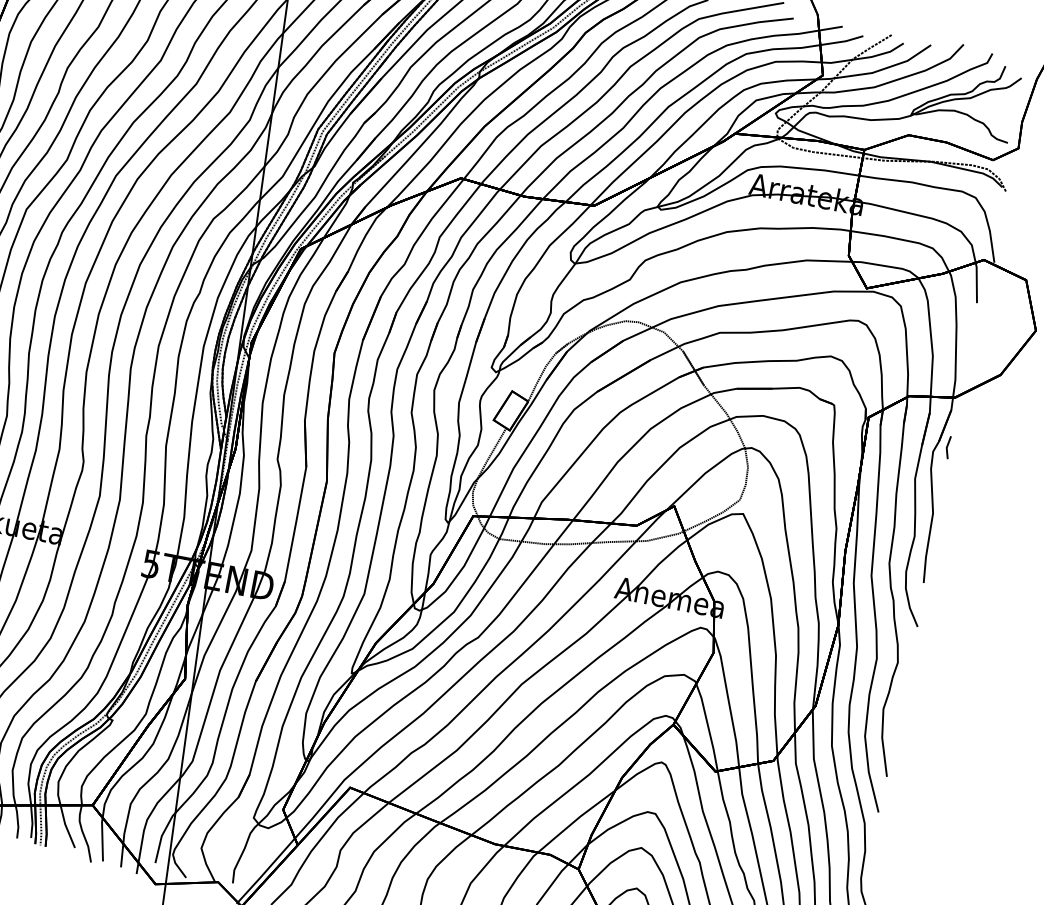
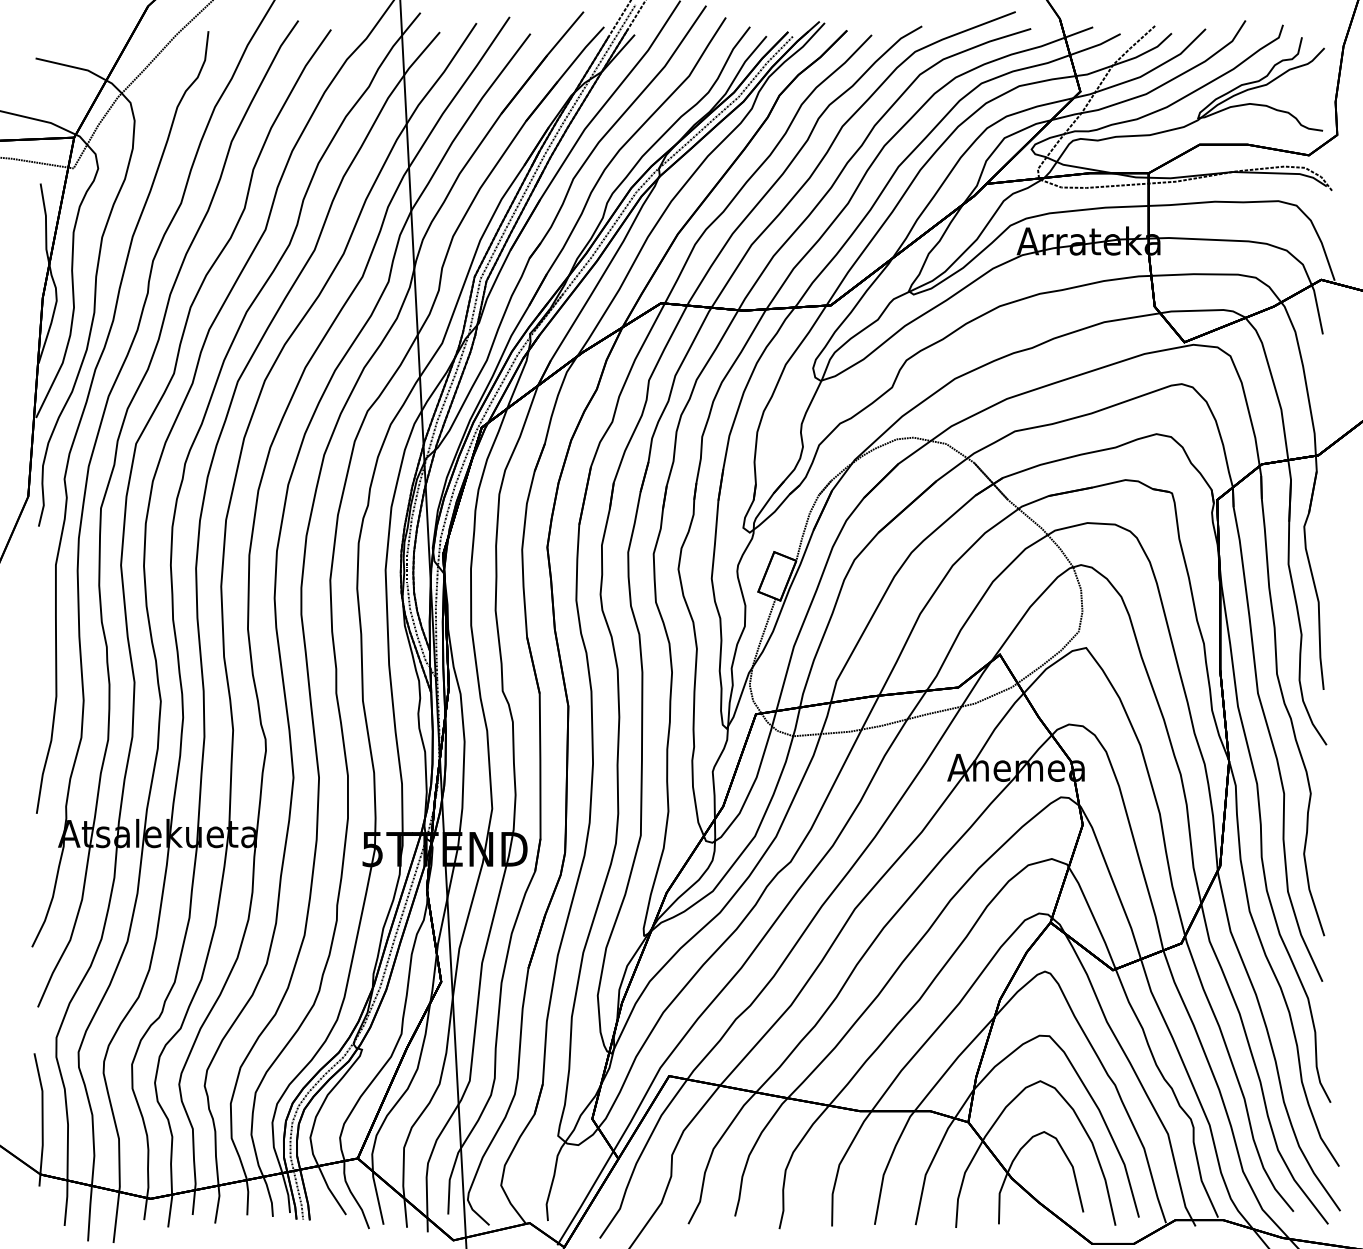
part: (948, 447) -> (1321, 517), removed

